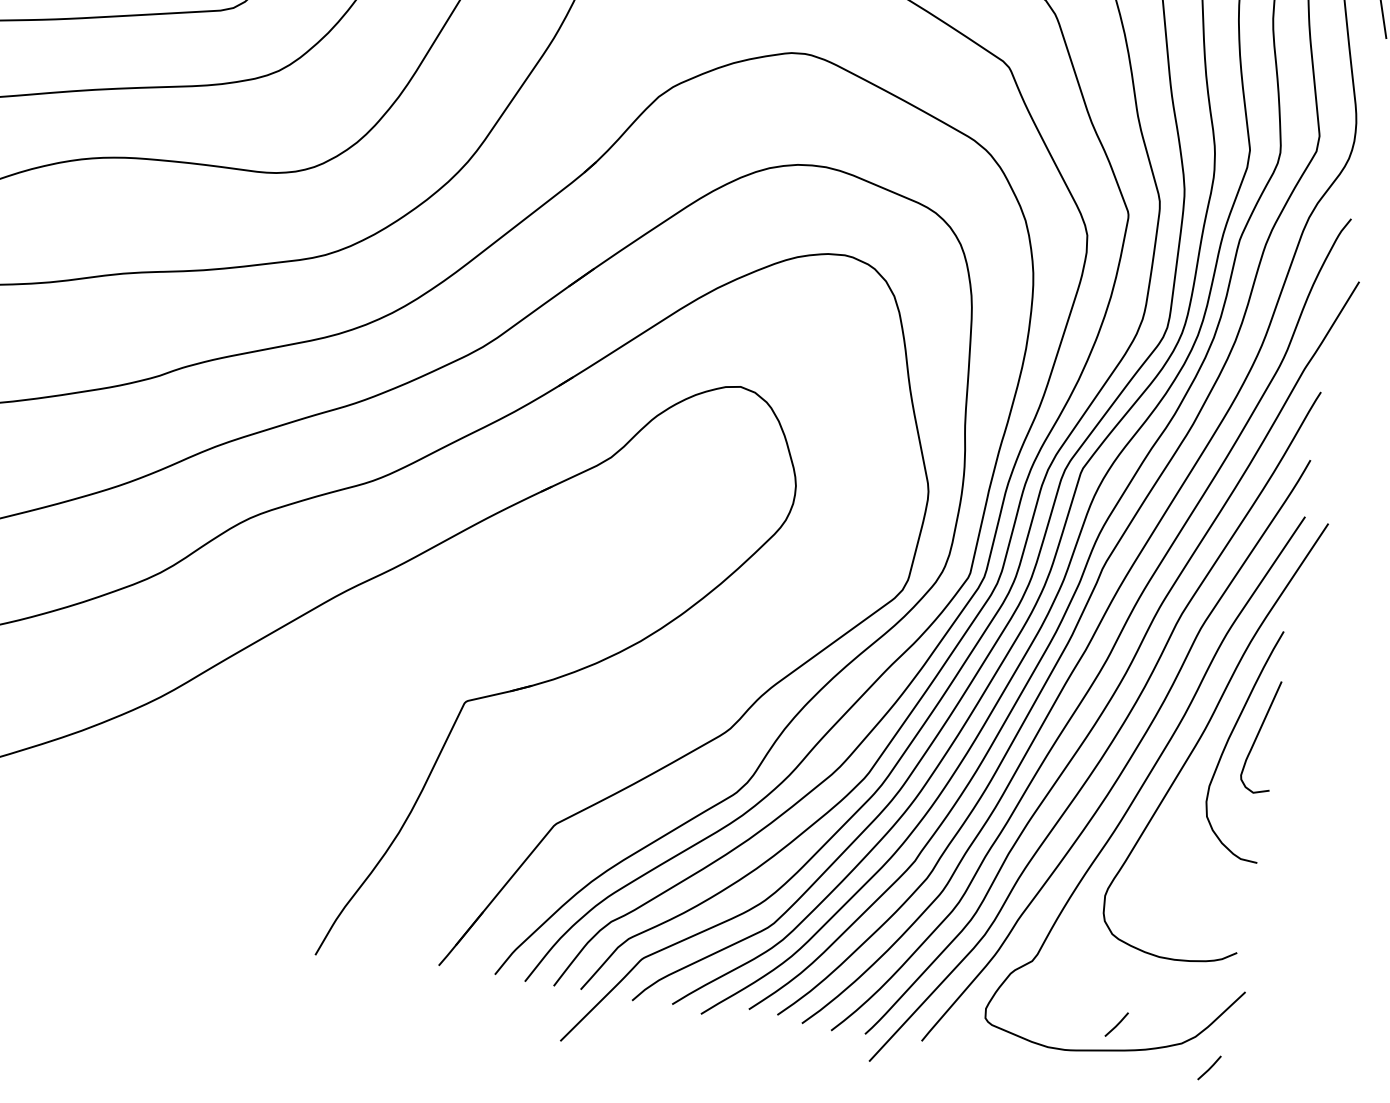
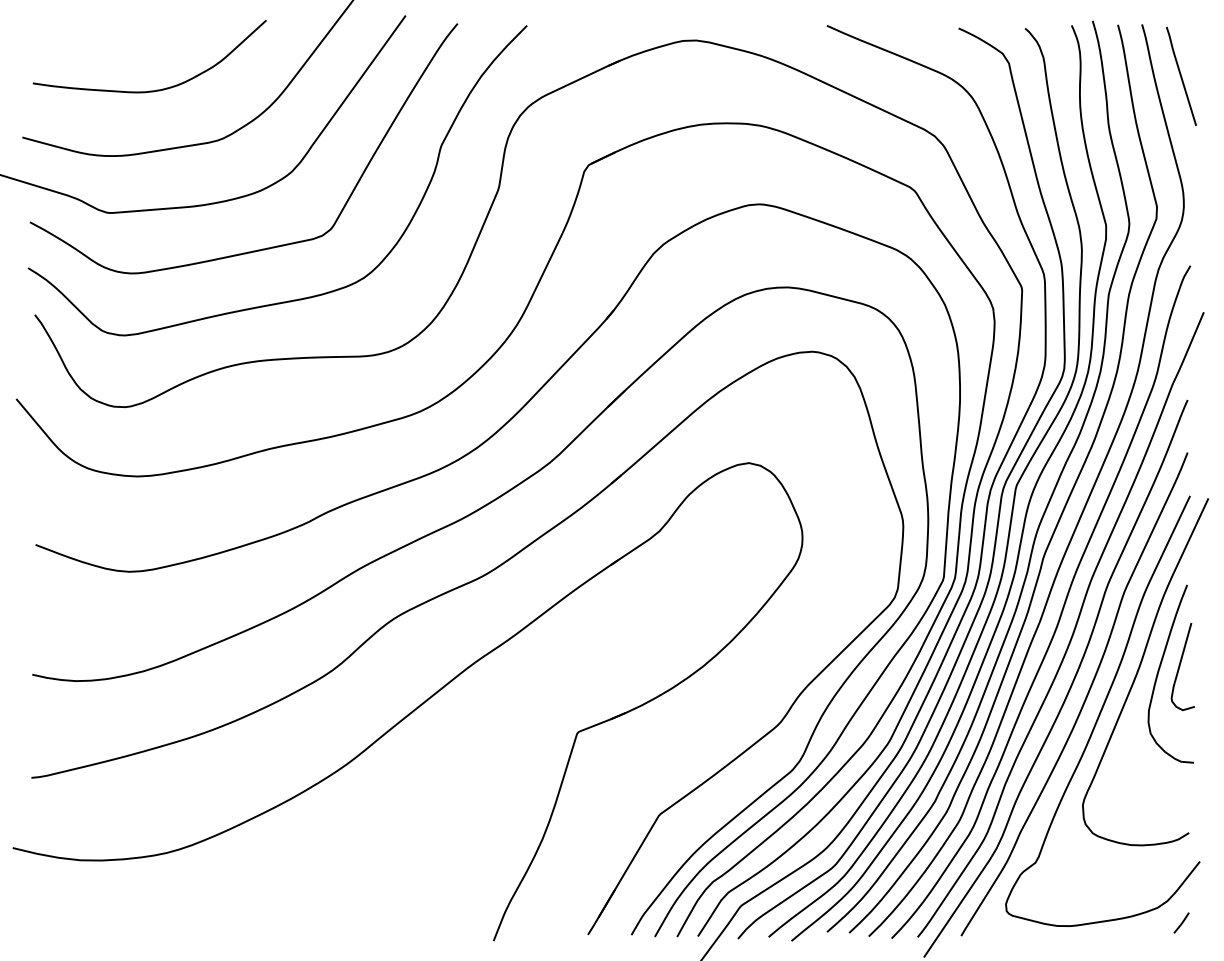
line: (1116, 1023) -> (1106, 900), removed

